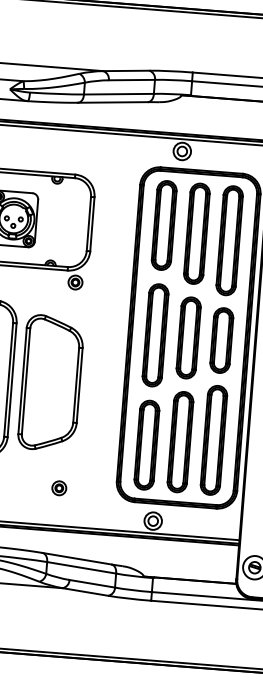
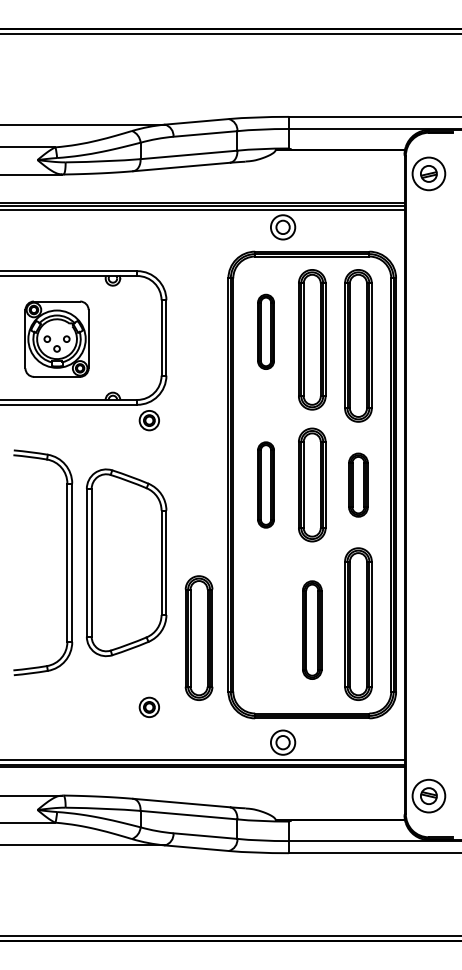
part: (163, 225) -> (265, 331), size x0.6
part: (155, 334) -> (265, 484), size x0.6
part: (221, 340) -> (358, 485), size x0.7
part: (180, 441) -> (312, 629), size x0.7
part: (146, 444) -> (198, 637), moved

